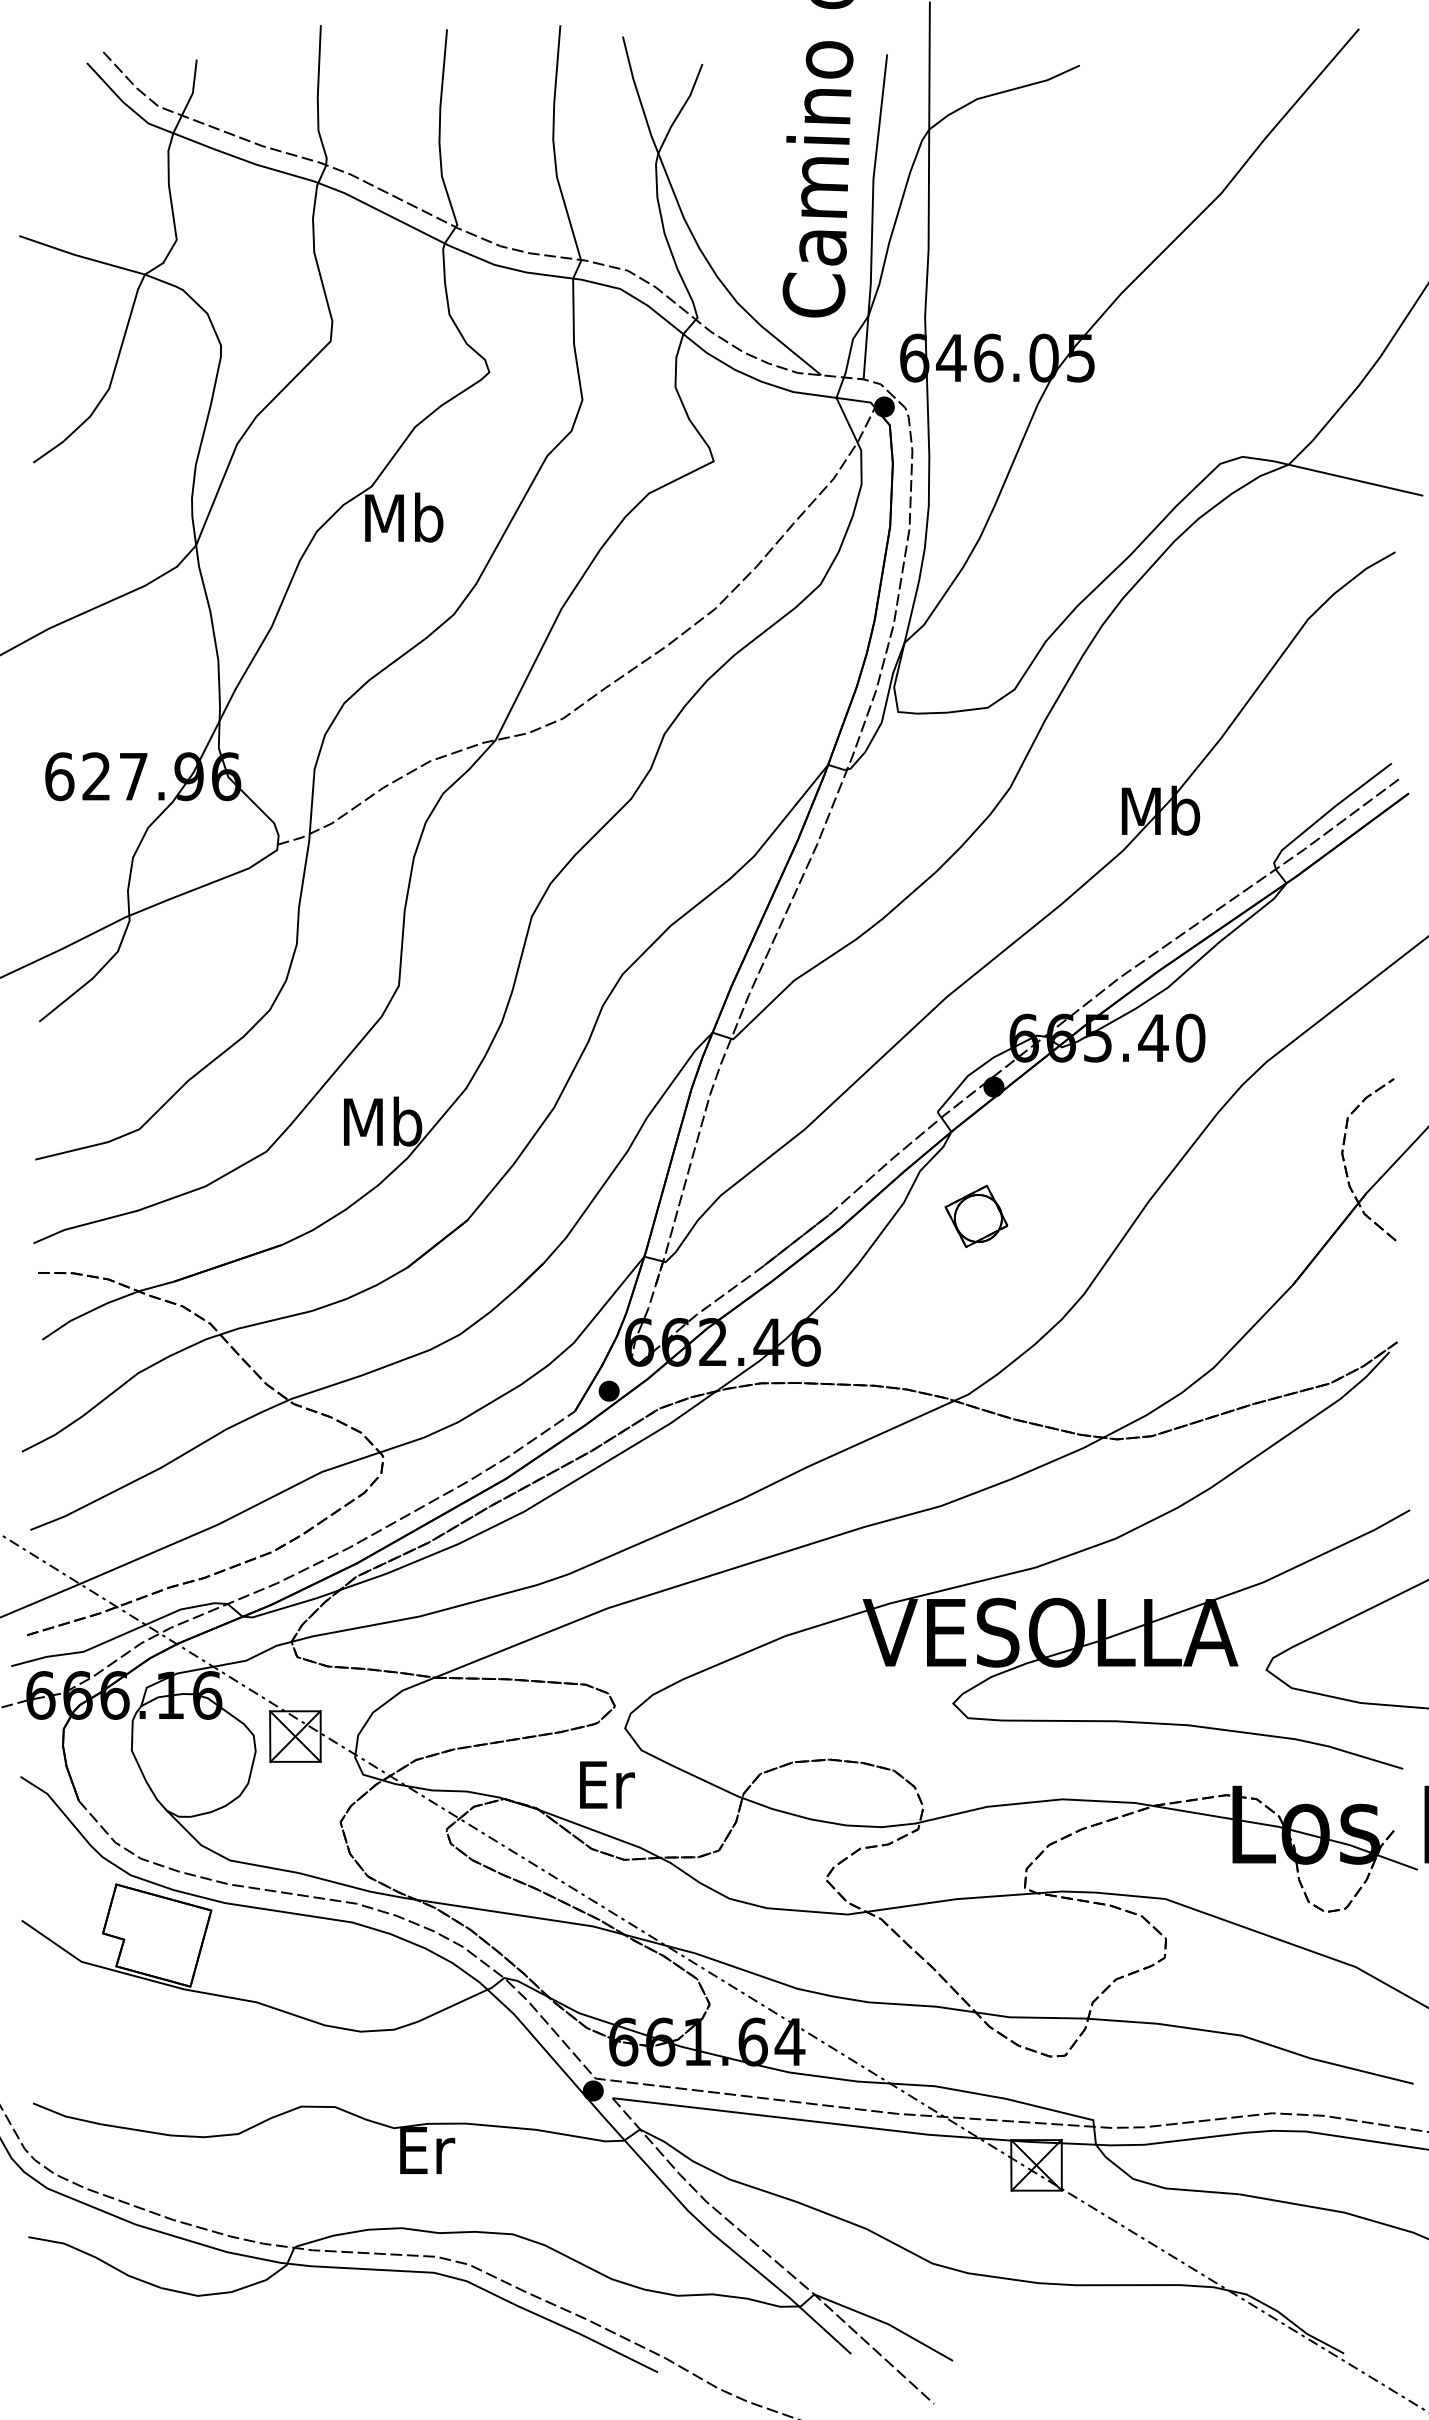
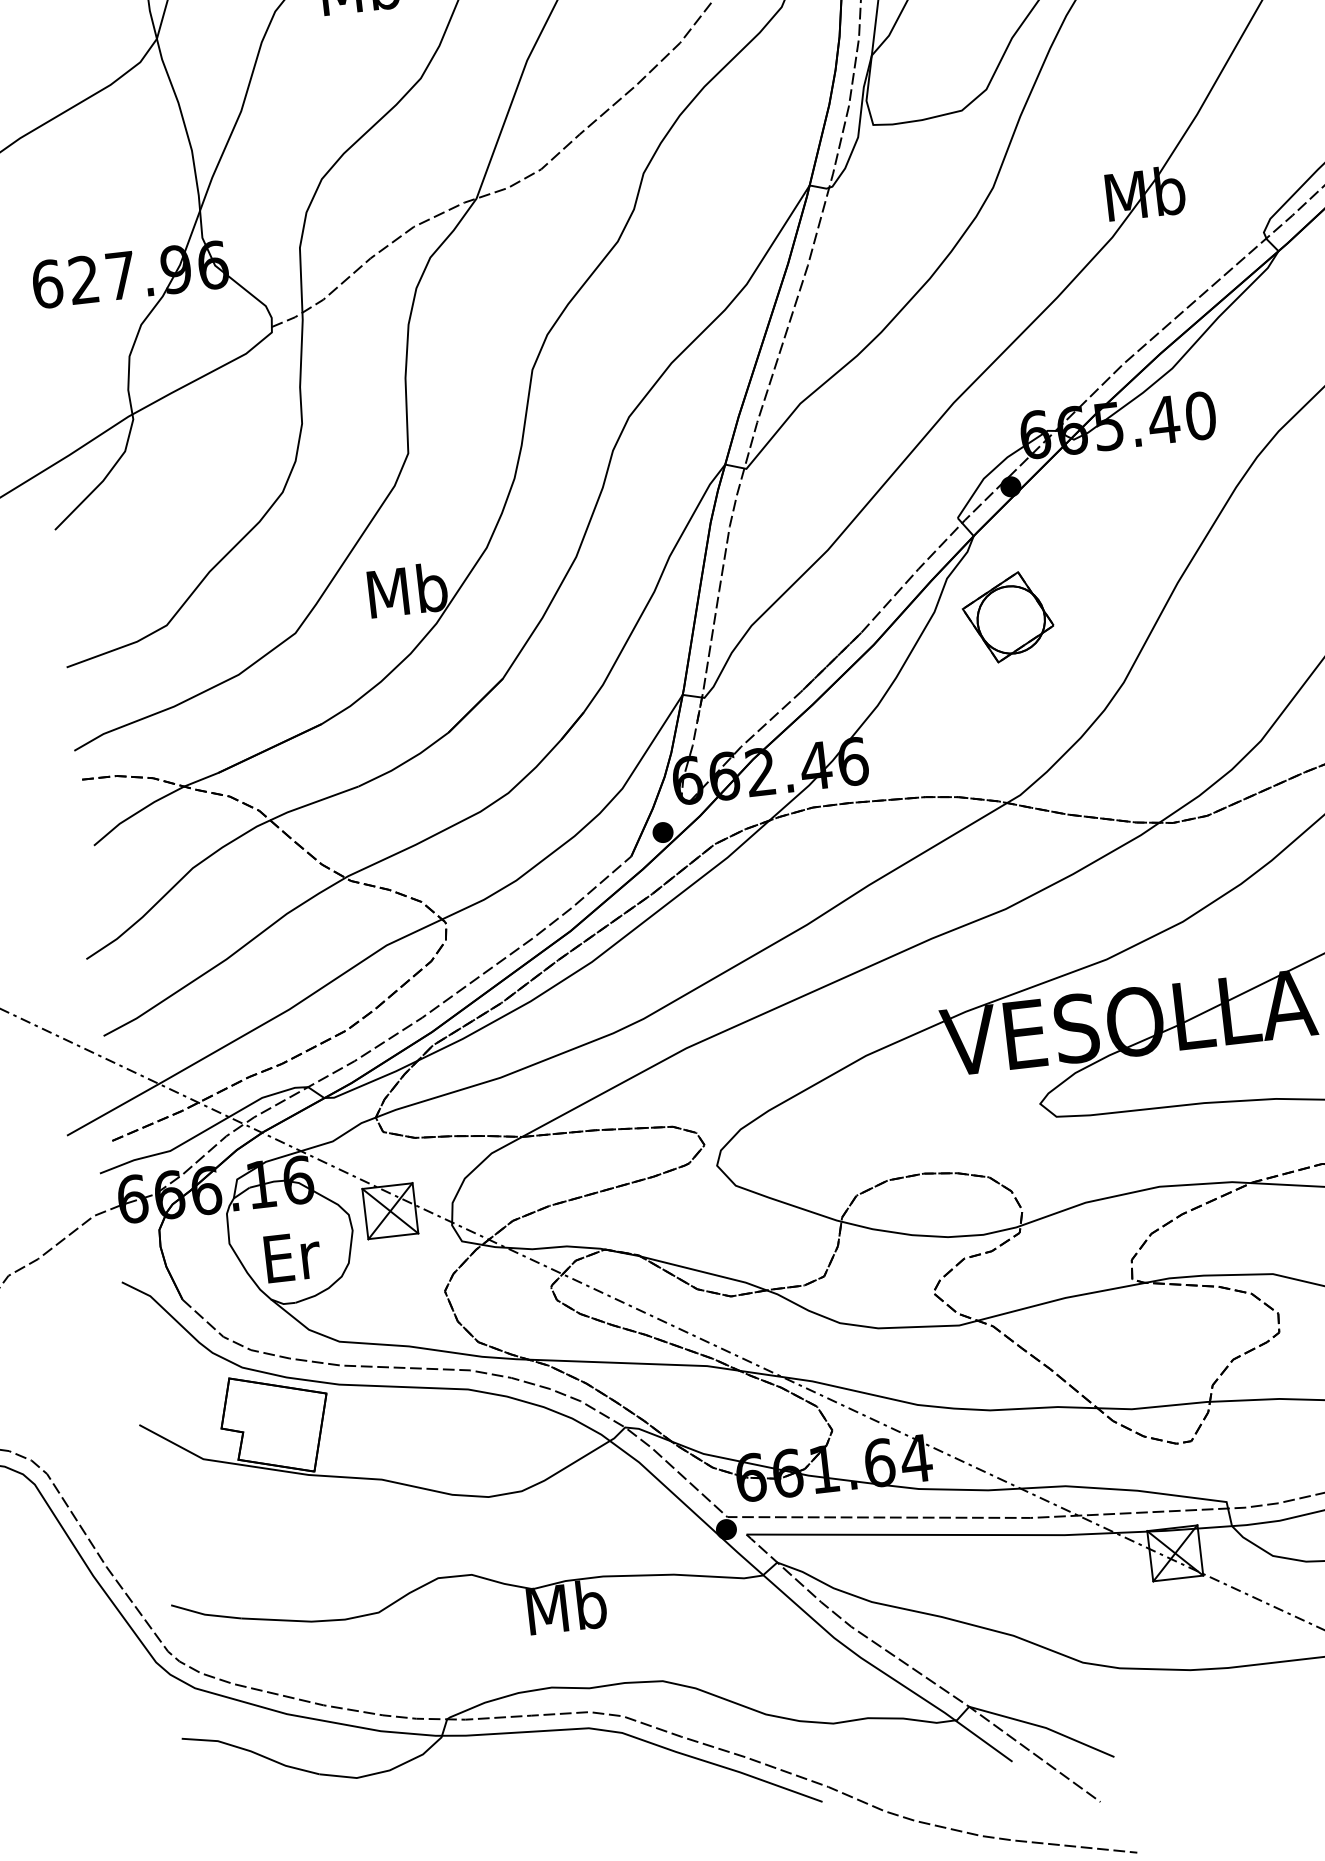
part: (976, 1216) -> (1008, 617), size x1.43
text: (607, 1784) -> (292, 1256), moved
text: (426, 2149) -> (567, 1606), Er -> Mb

